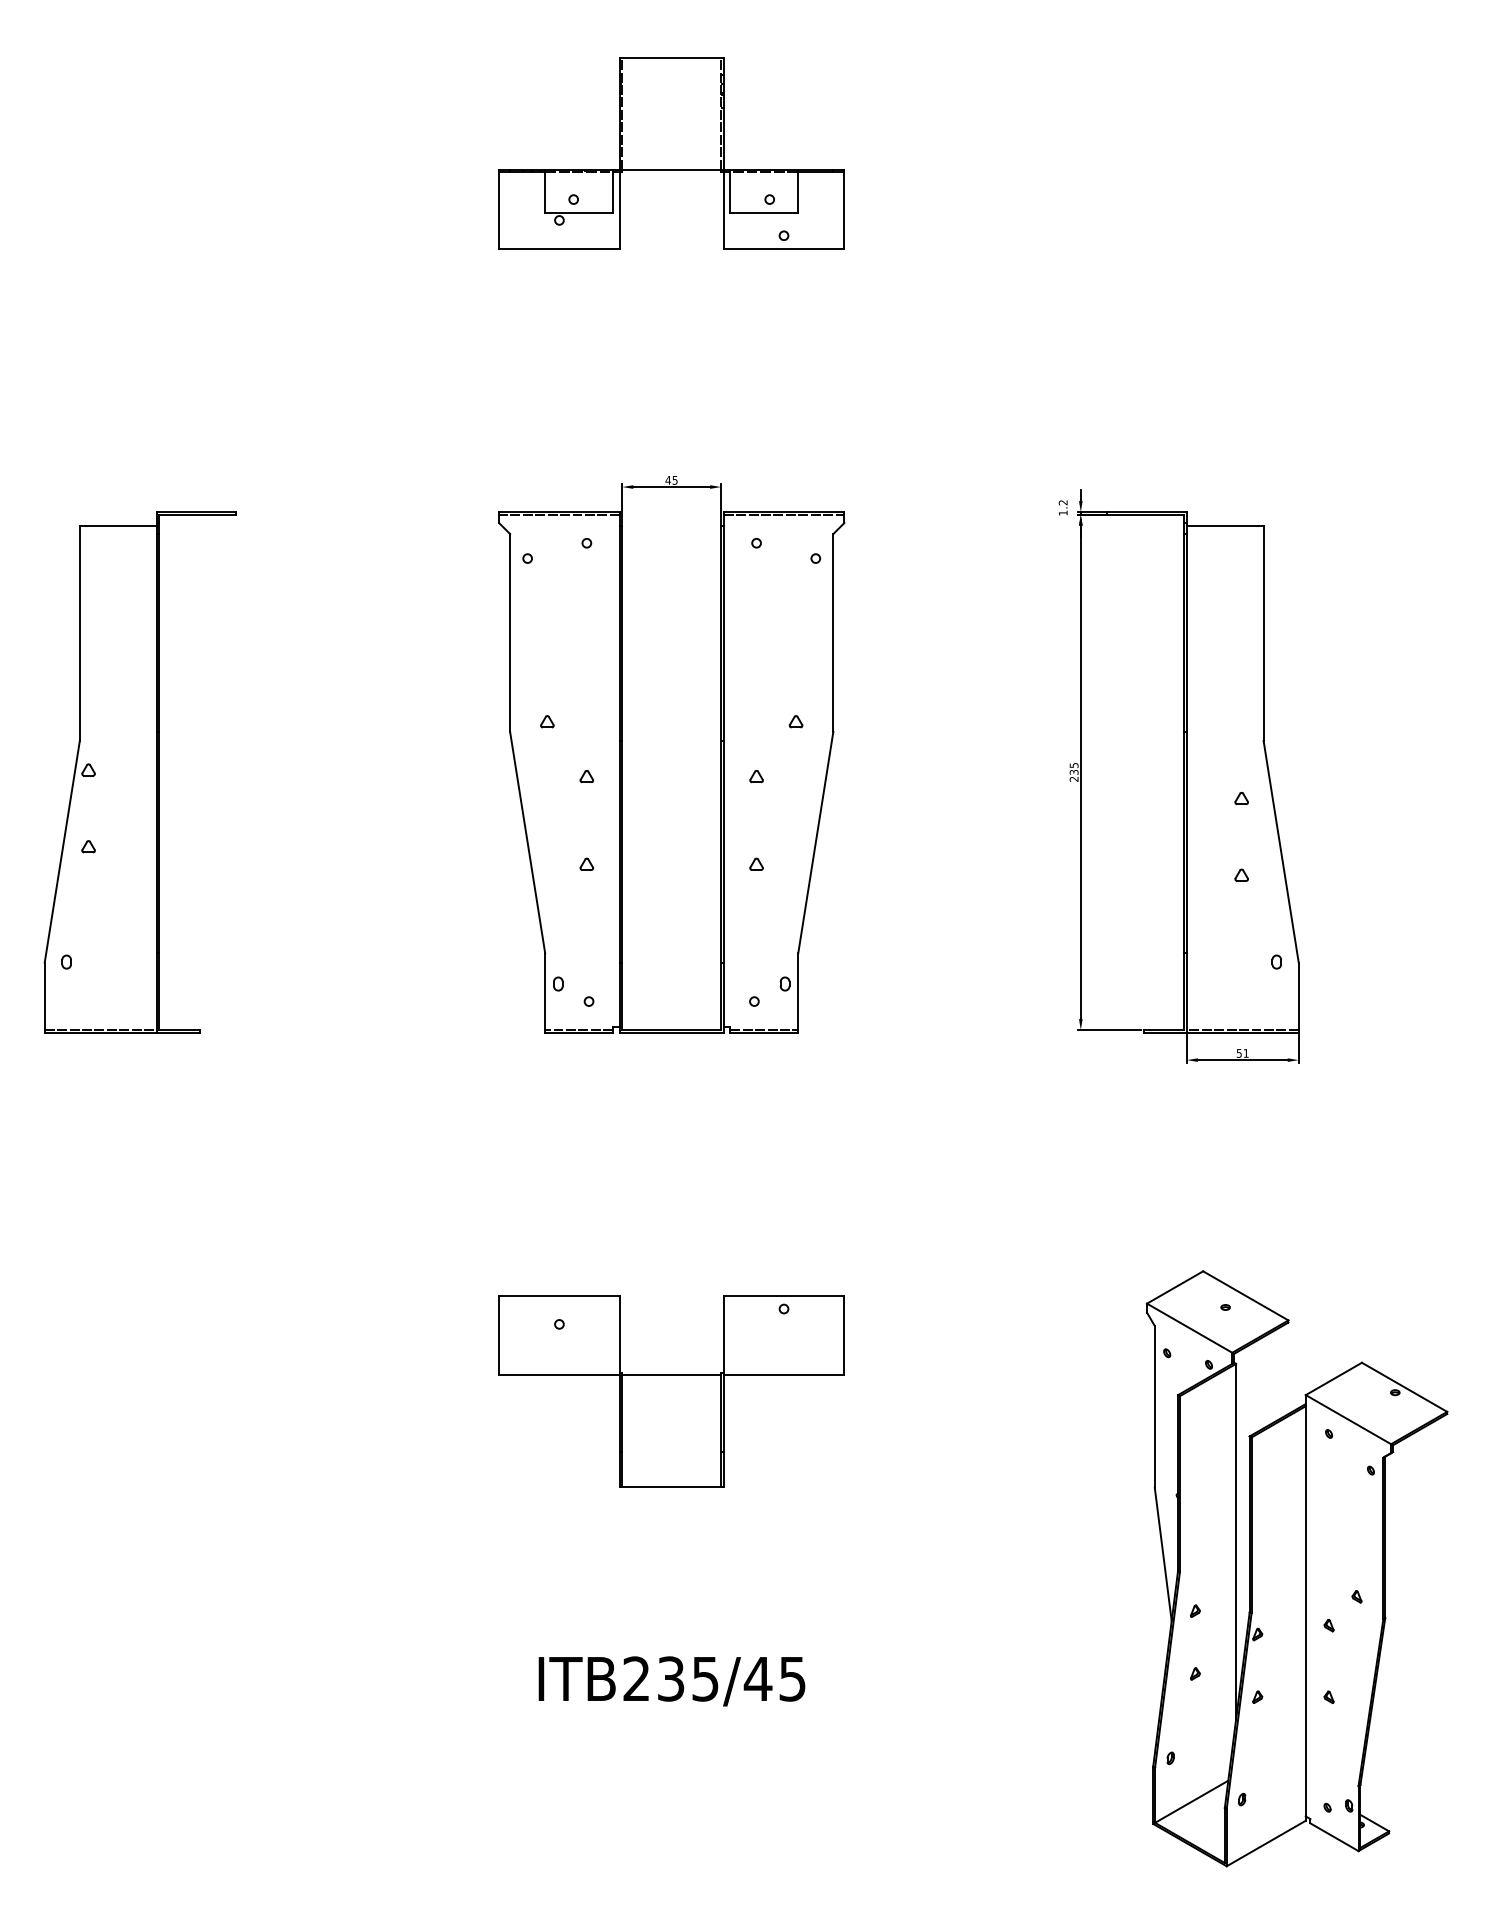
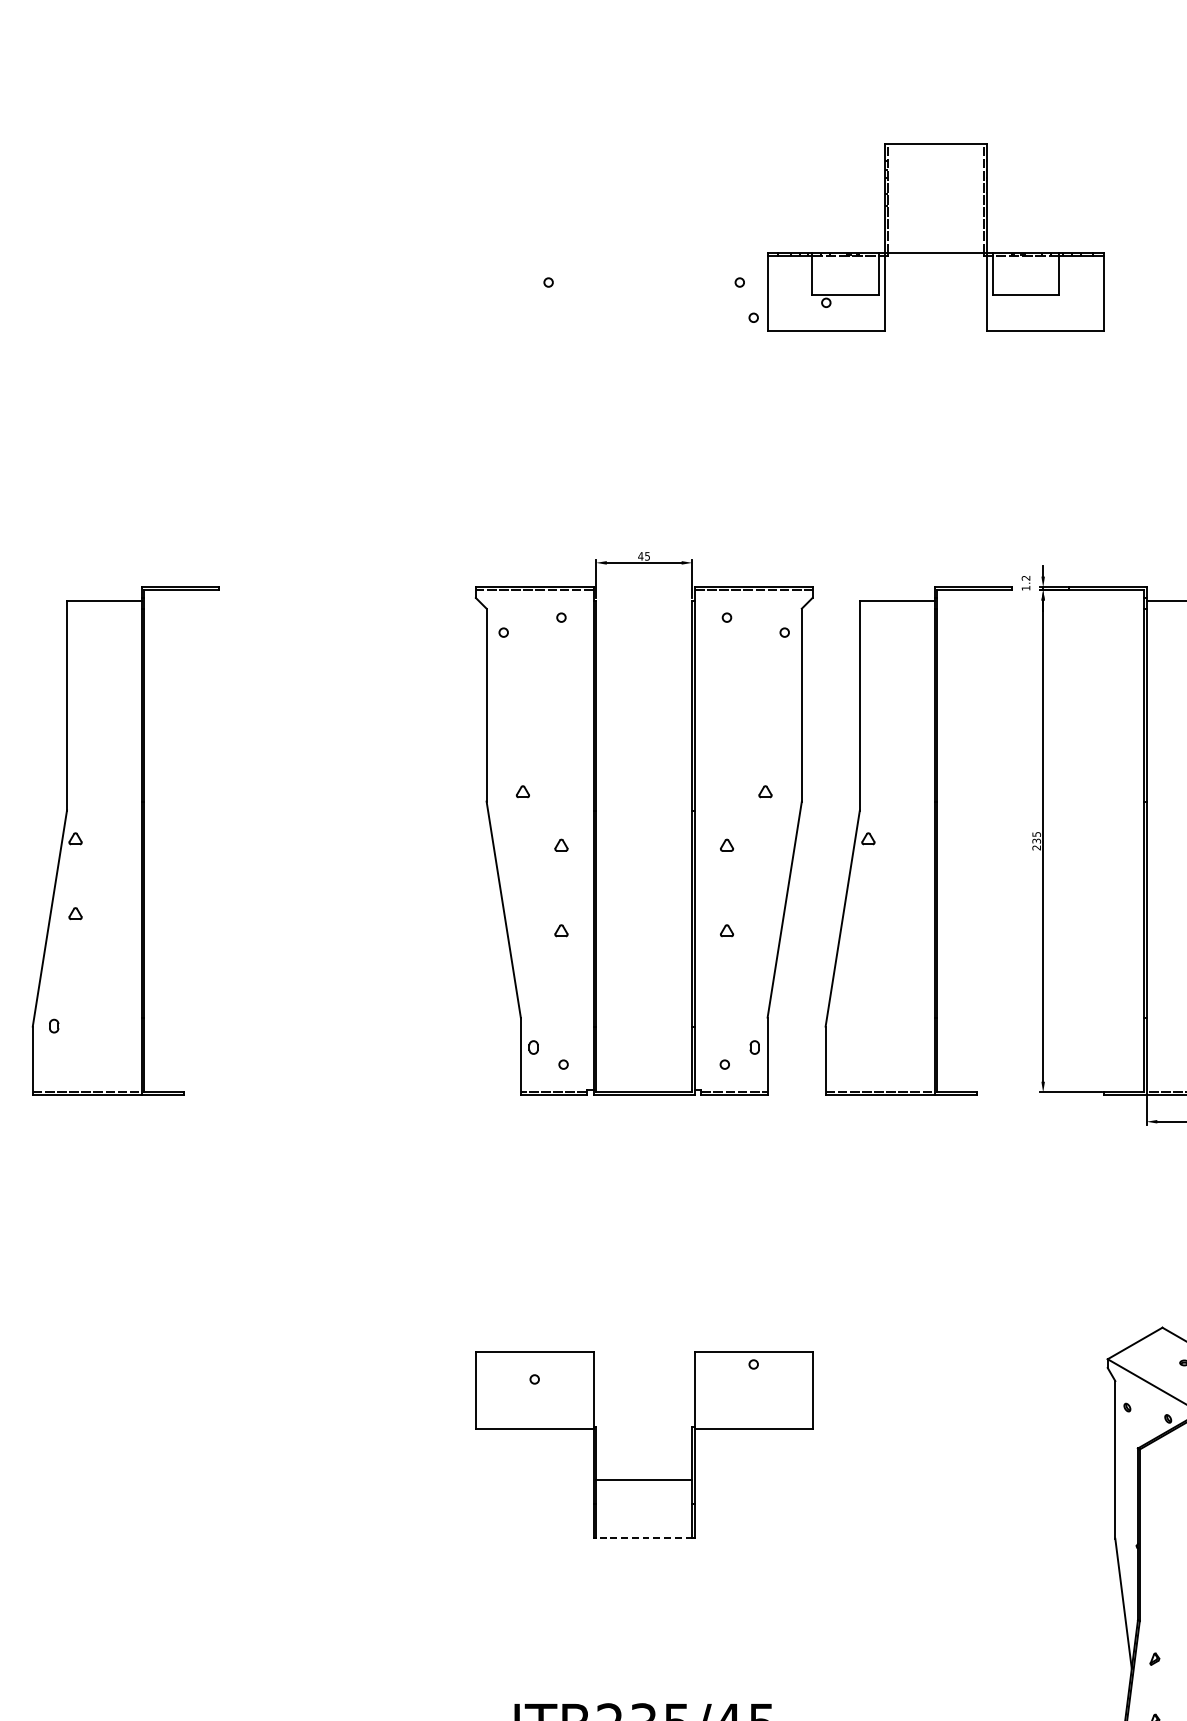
part: (671, 153) -> (935, 237), moved
part: (952, 772) -> (918, 841), added
line: (671, 1375) -> (644, 1480), moved
line: (671, 1487) -> (644, 1538), solid -> dashed

